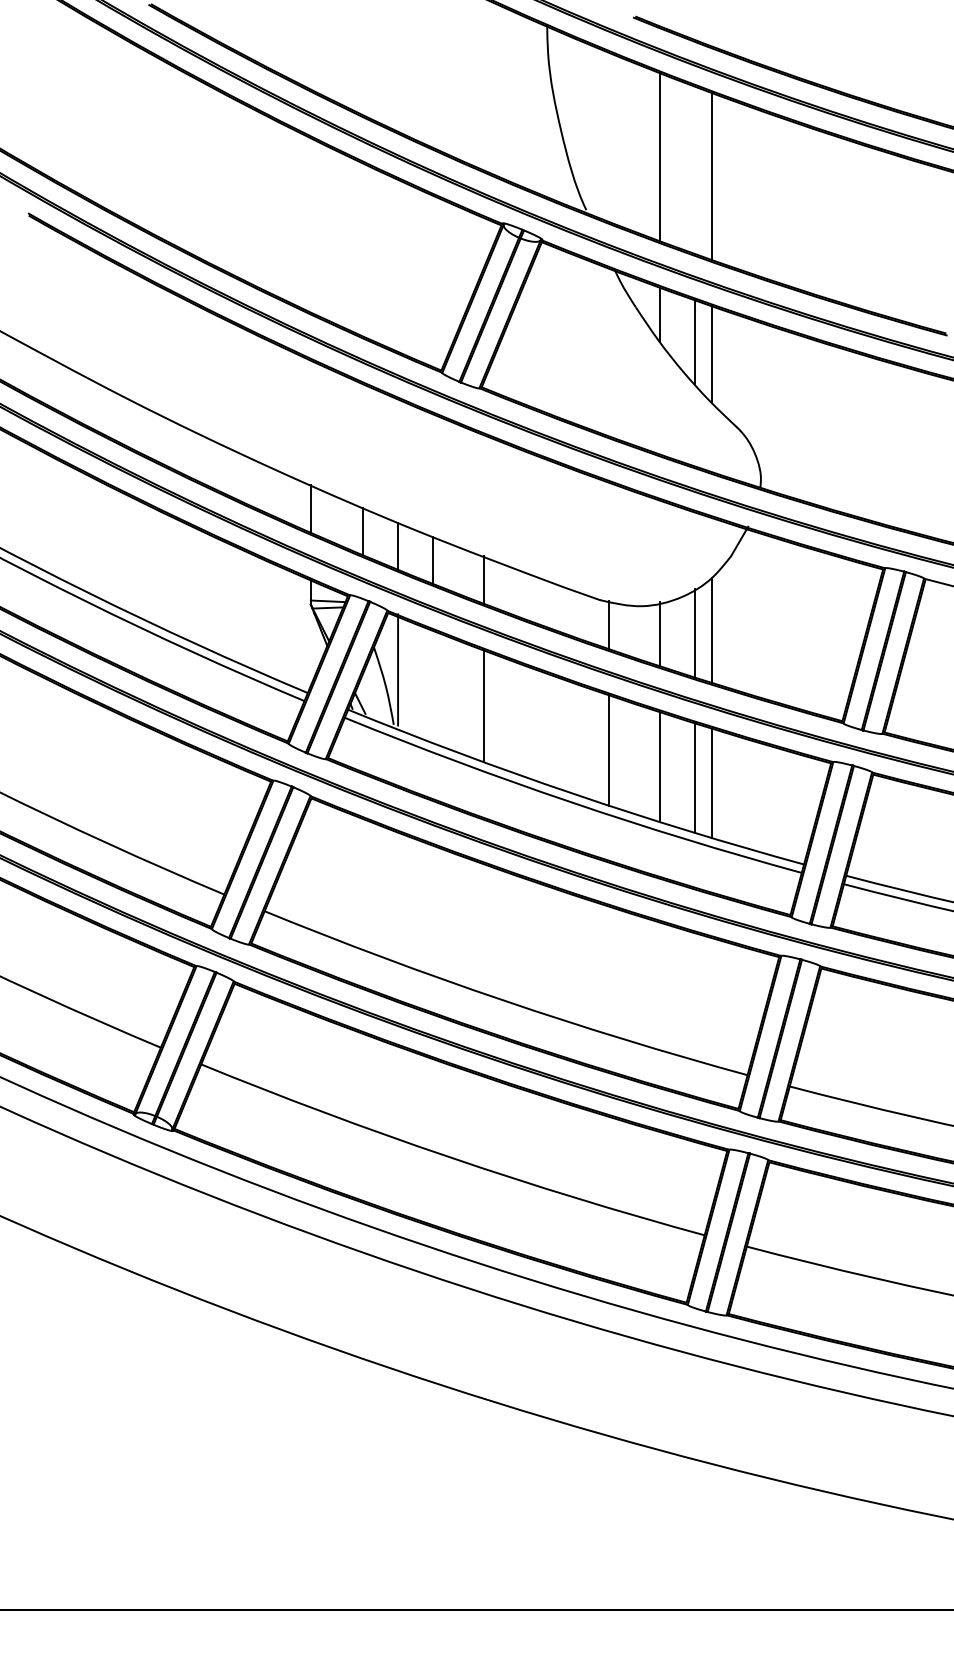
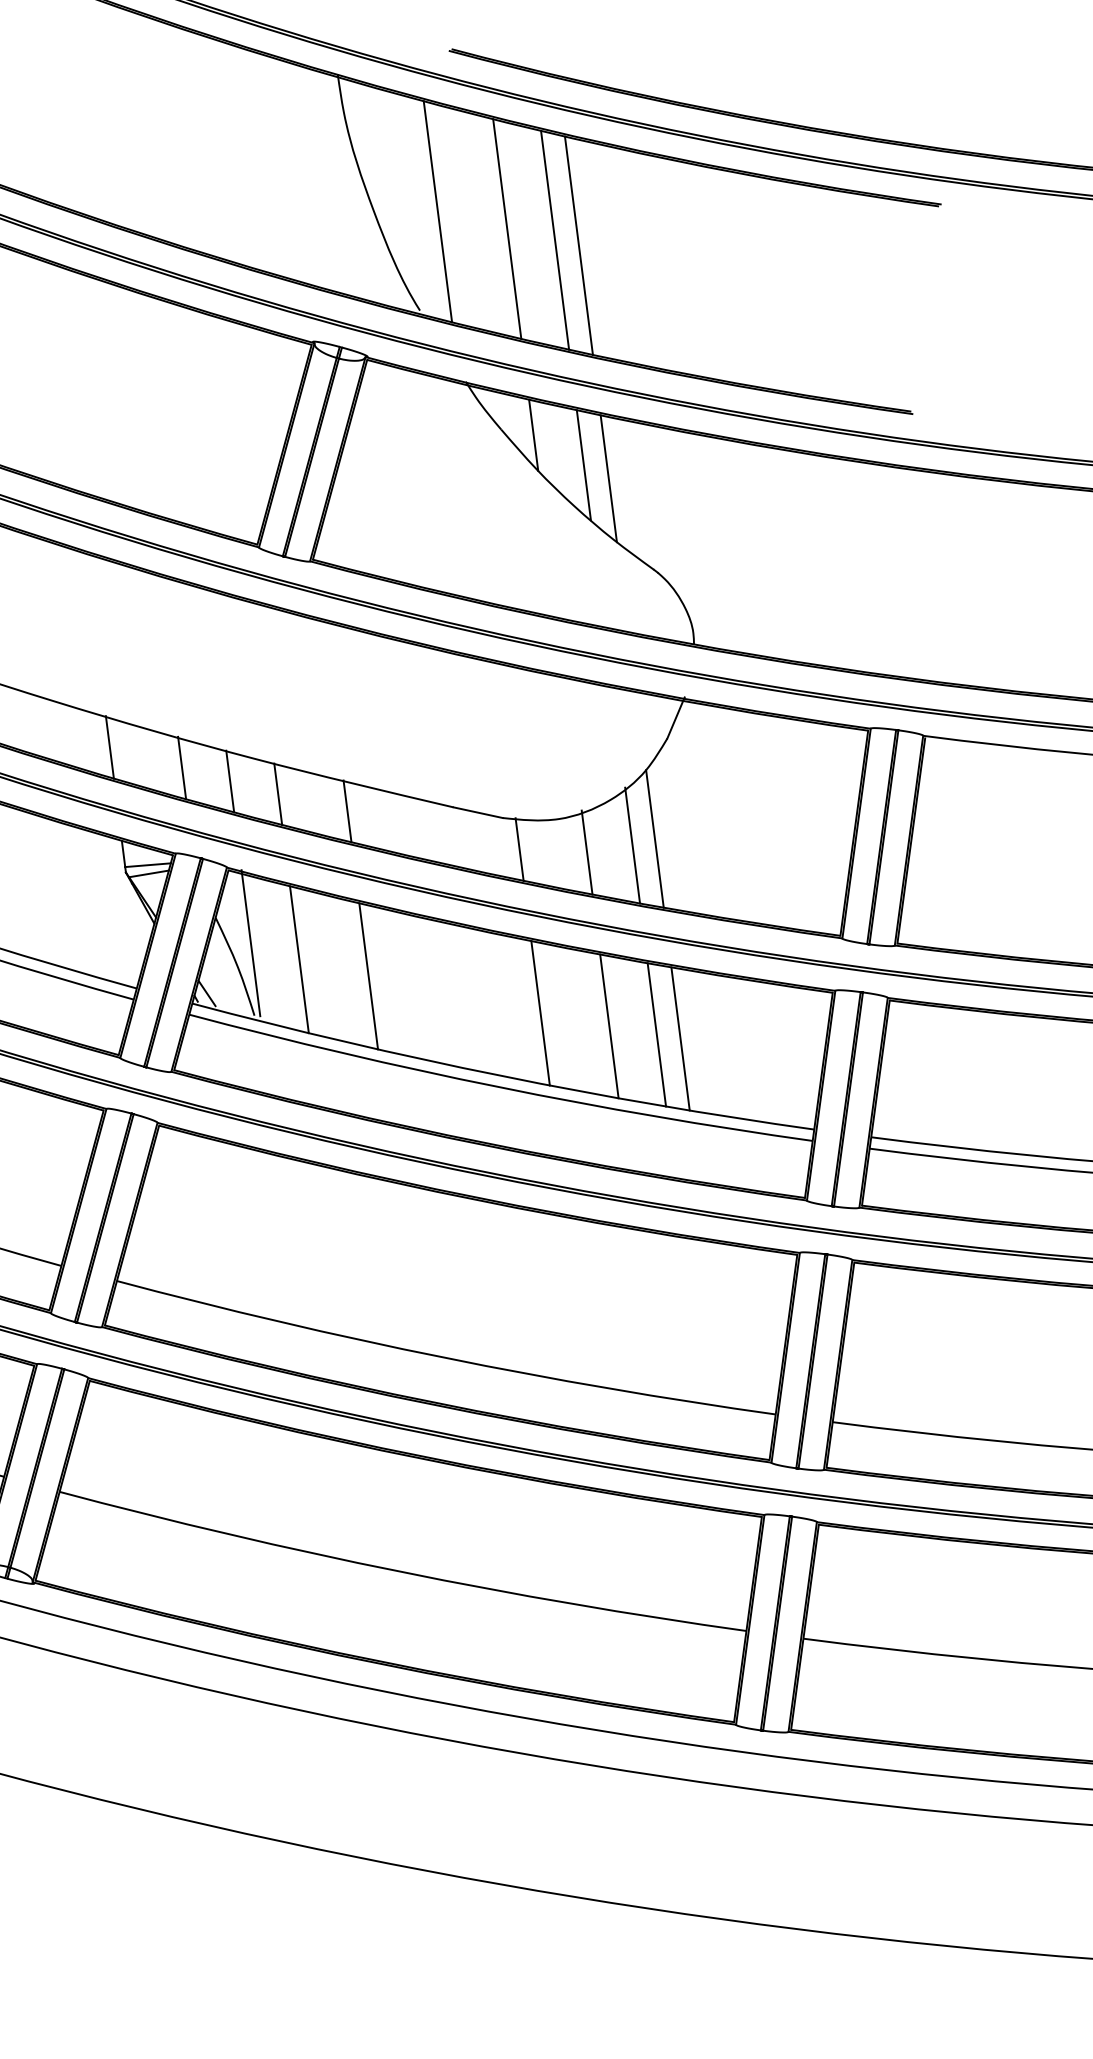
line: (609, 137) -> (438, 211), added
line: (694, 170) -> (554, 240), added
line: (432, 686) -> (298, 959), added

